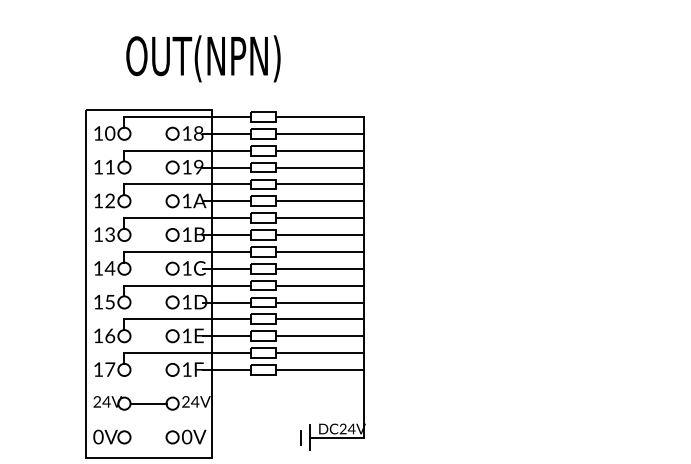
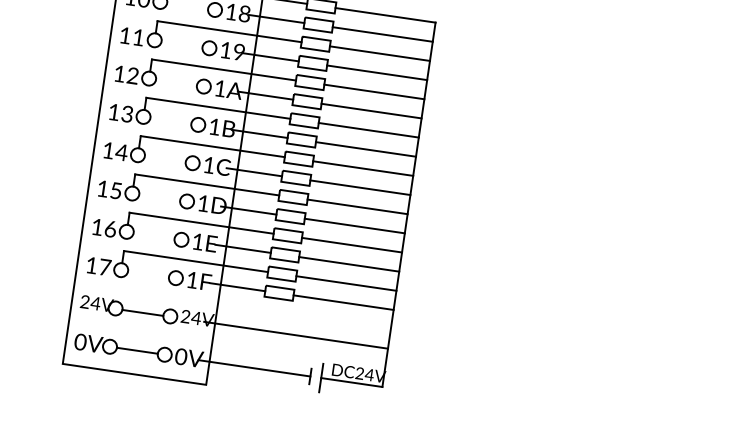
line: (283, 404) -> (296, 335), added
line: (148, 437) -> (137, 350), added
line: (251, 437) -> (254, 367), added

